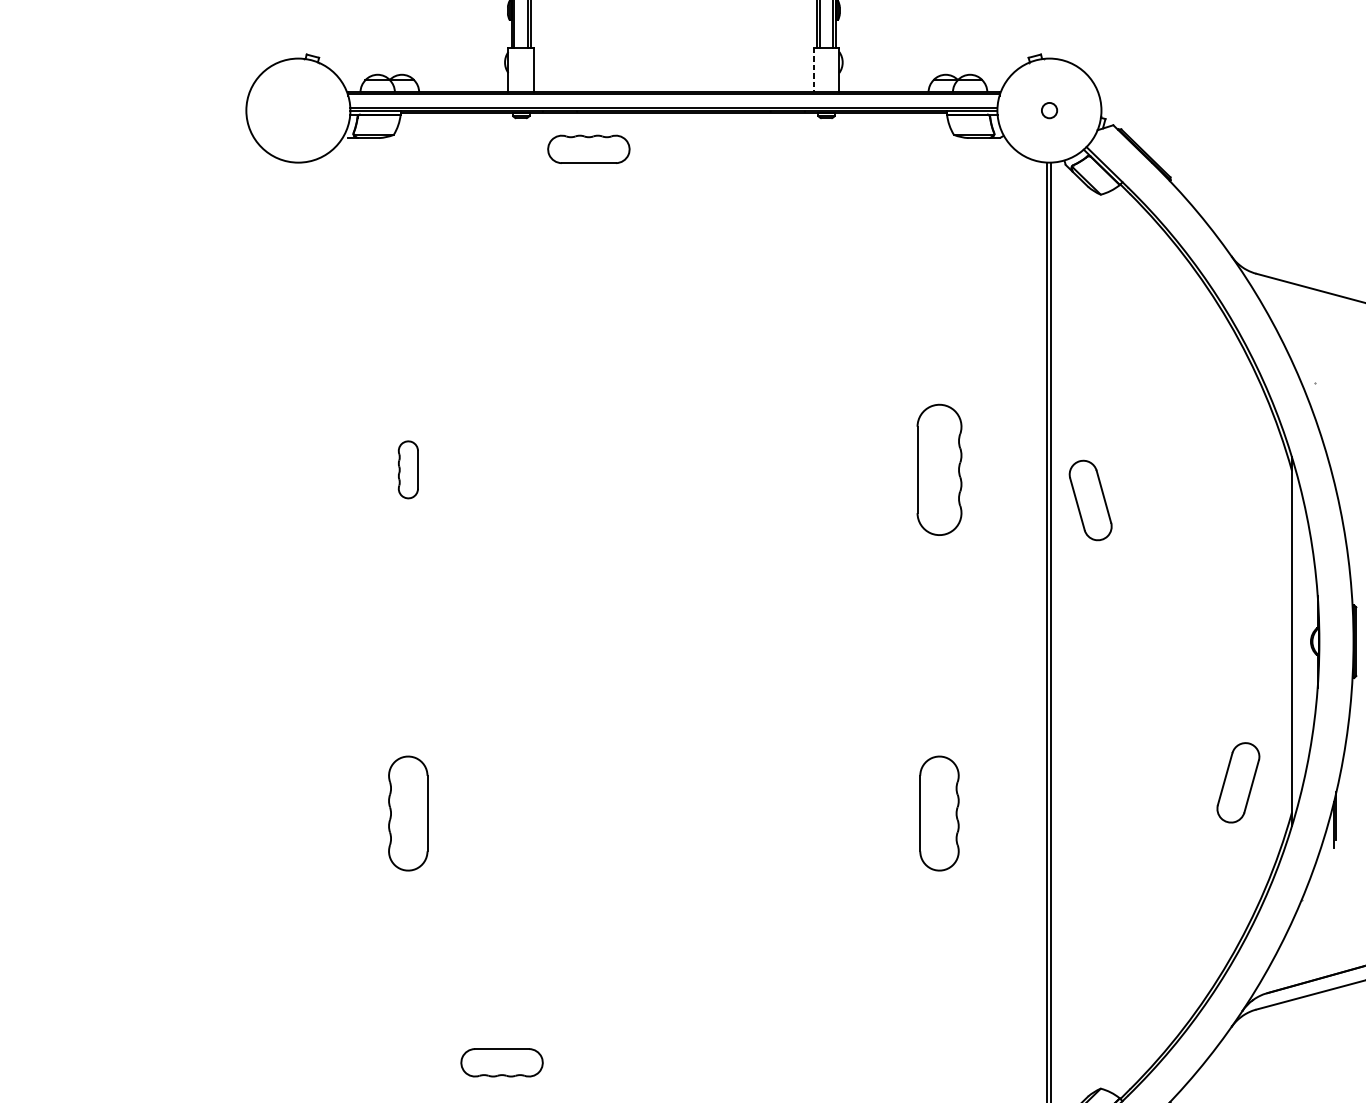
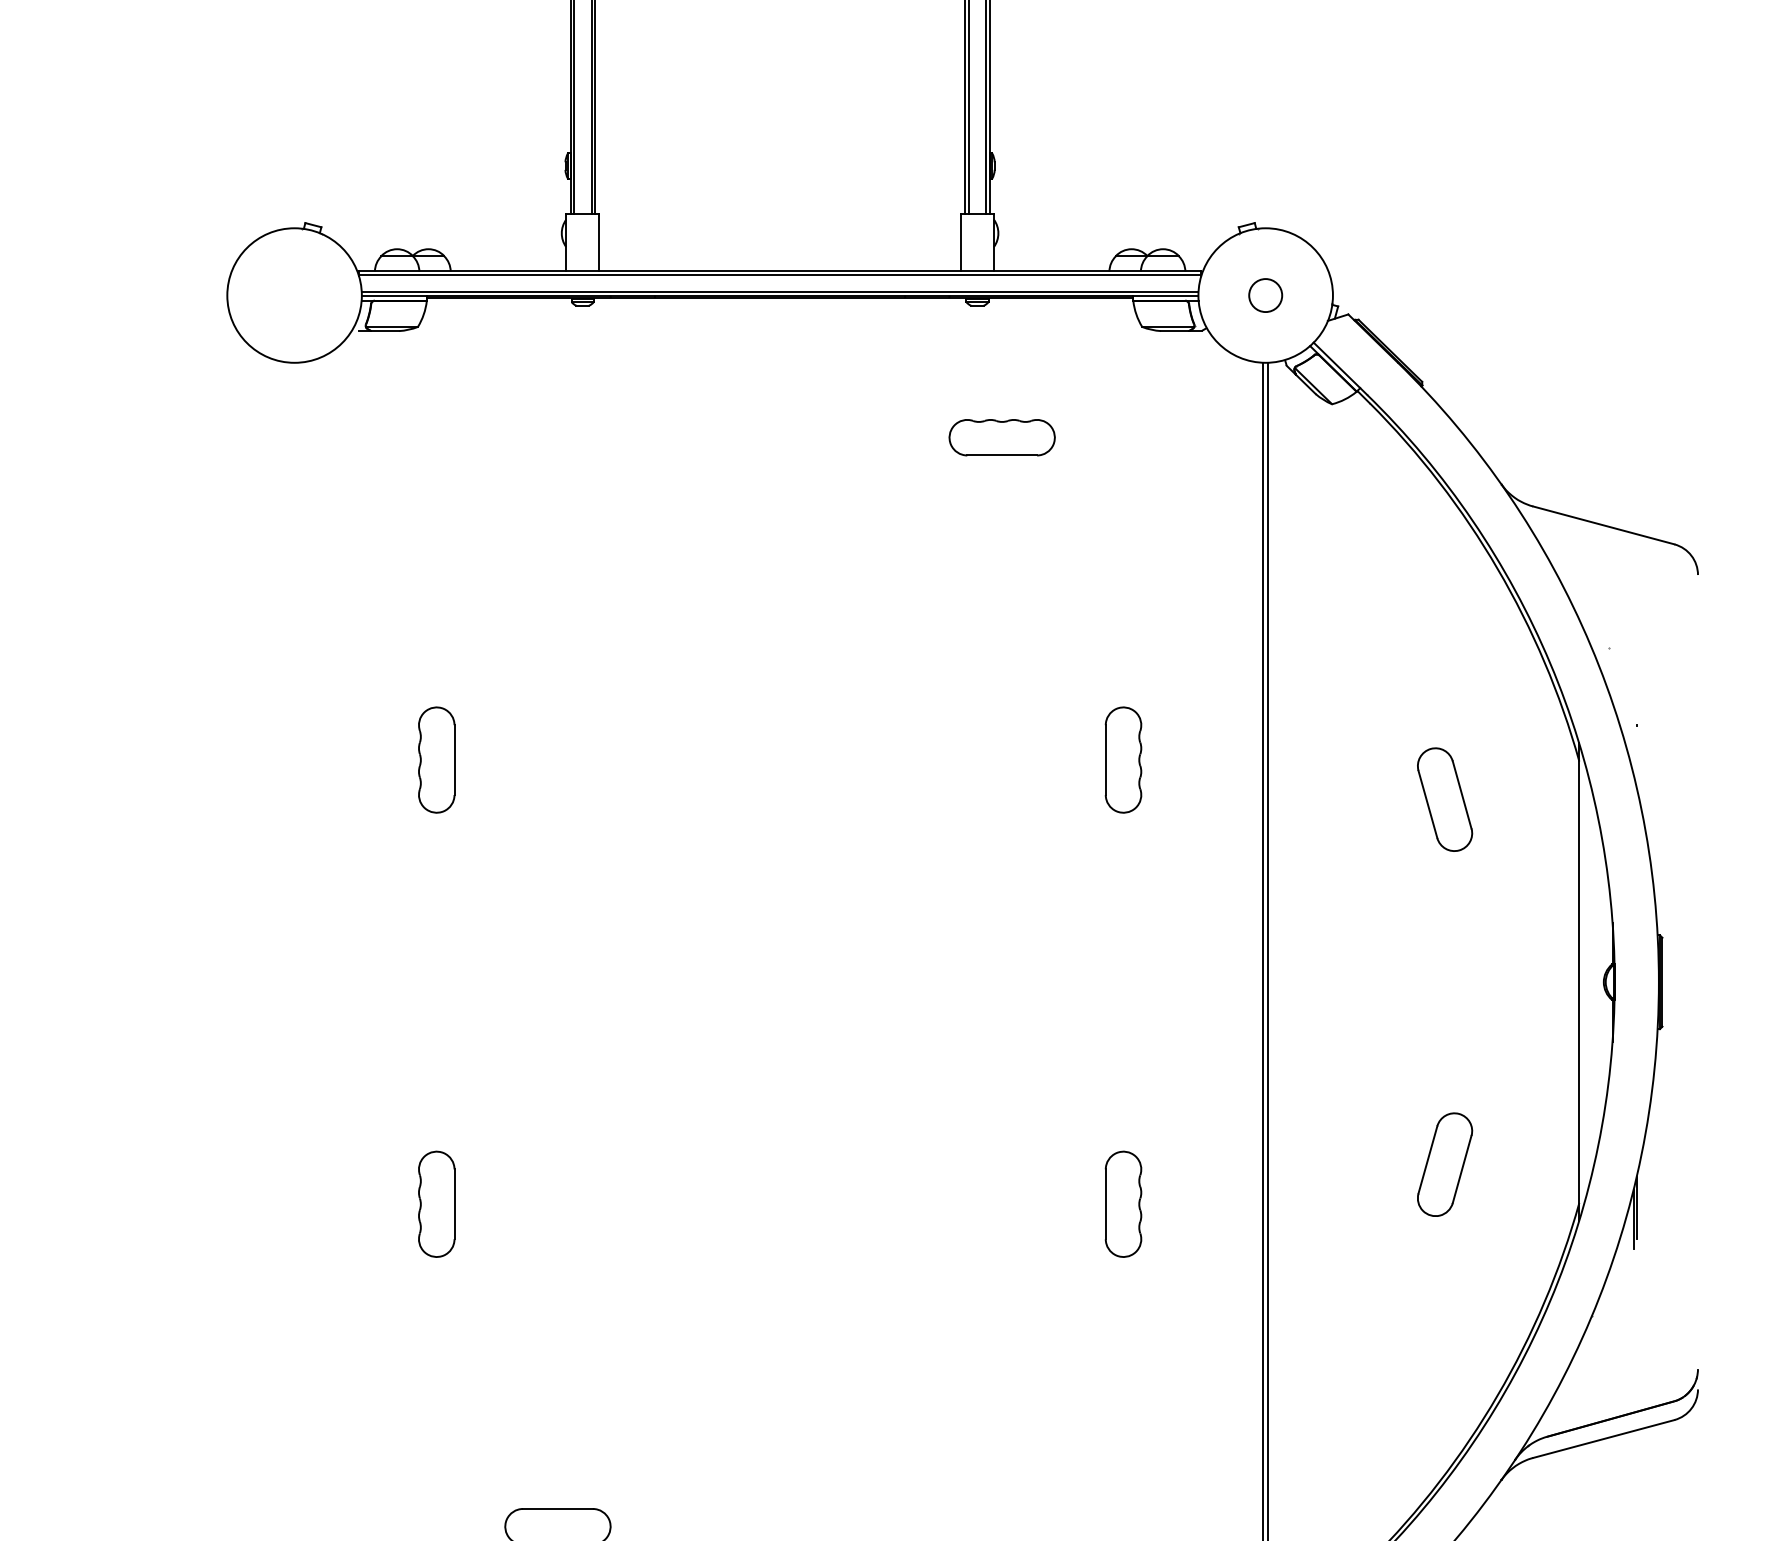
line: (813, 69) -> (960, 242), dashed -> solid
circle: (1049, 110) -> (1265, 295), size x1.67
part: (588, 149) -> (1001, 437), moved
part: (408, 469) -> (436, 759), size x1.43
part: (939, 469) -> (1123, 759), size x0.62
part: (1091, 500) -> (1445, 799), moved
part: (1238, 782) -> (1445, 1164), moved
part: (408, 812) -> (436, 1203), size x0.71
part: (939, 812) -> (1123, 1203), size x0.71

